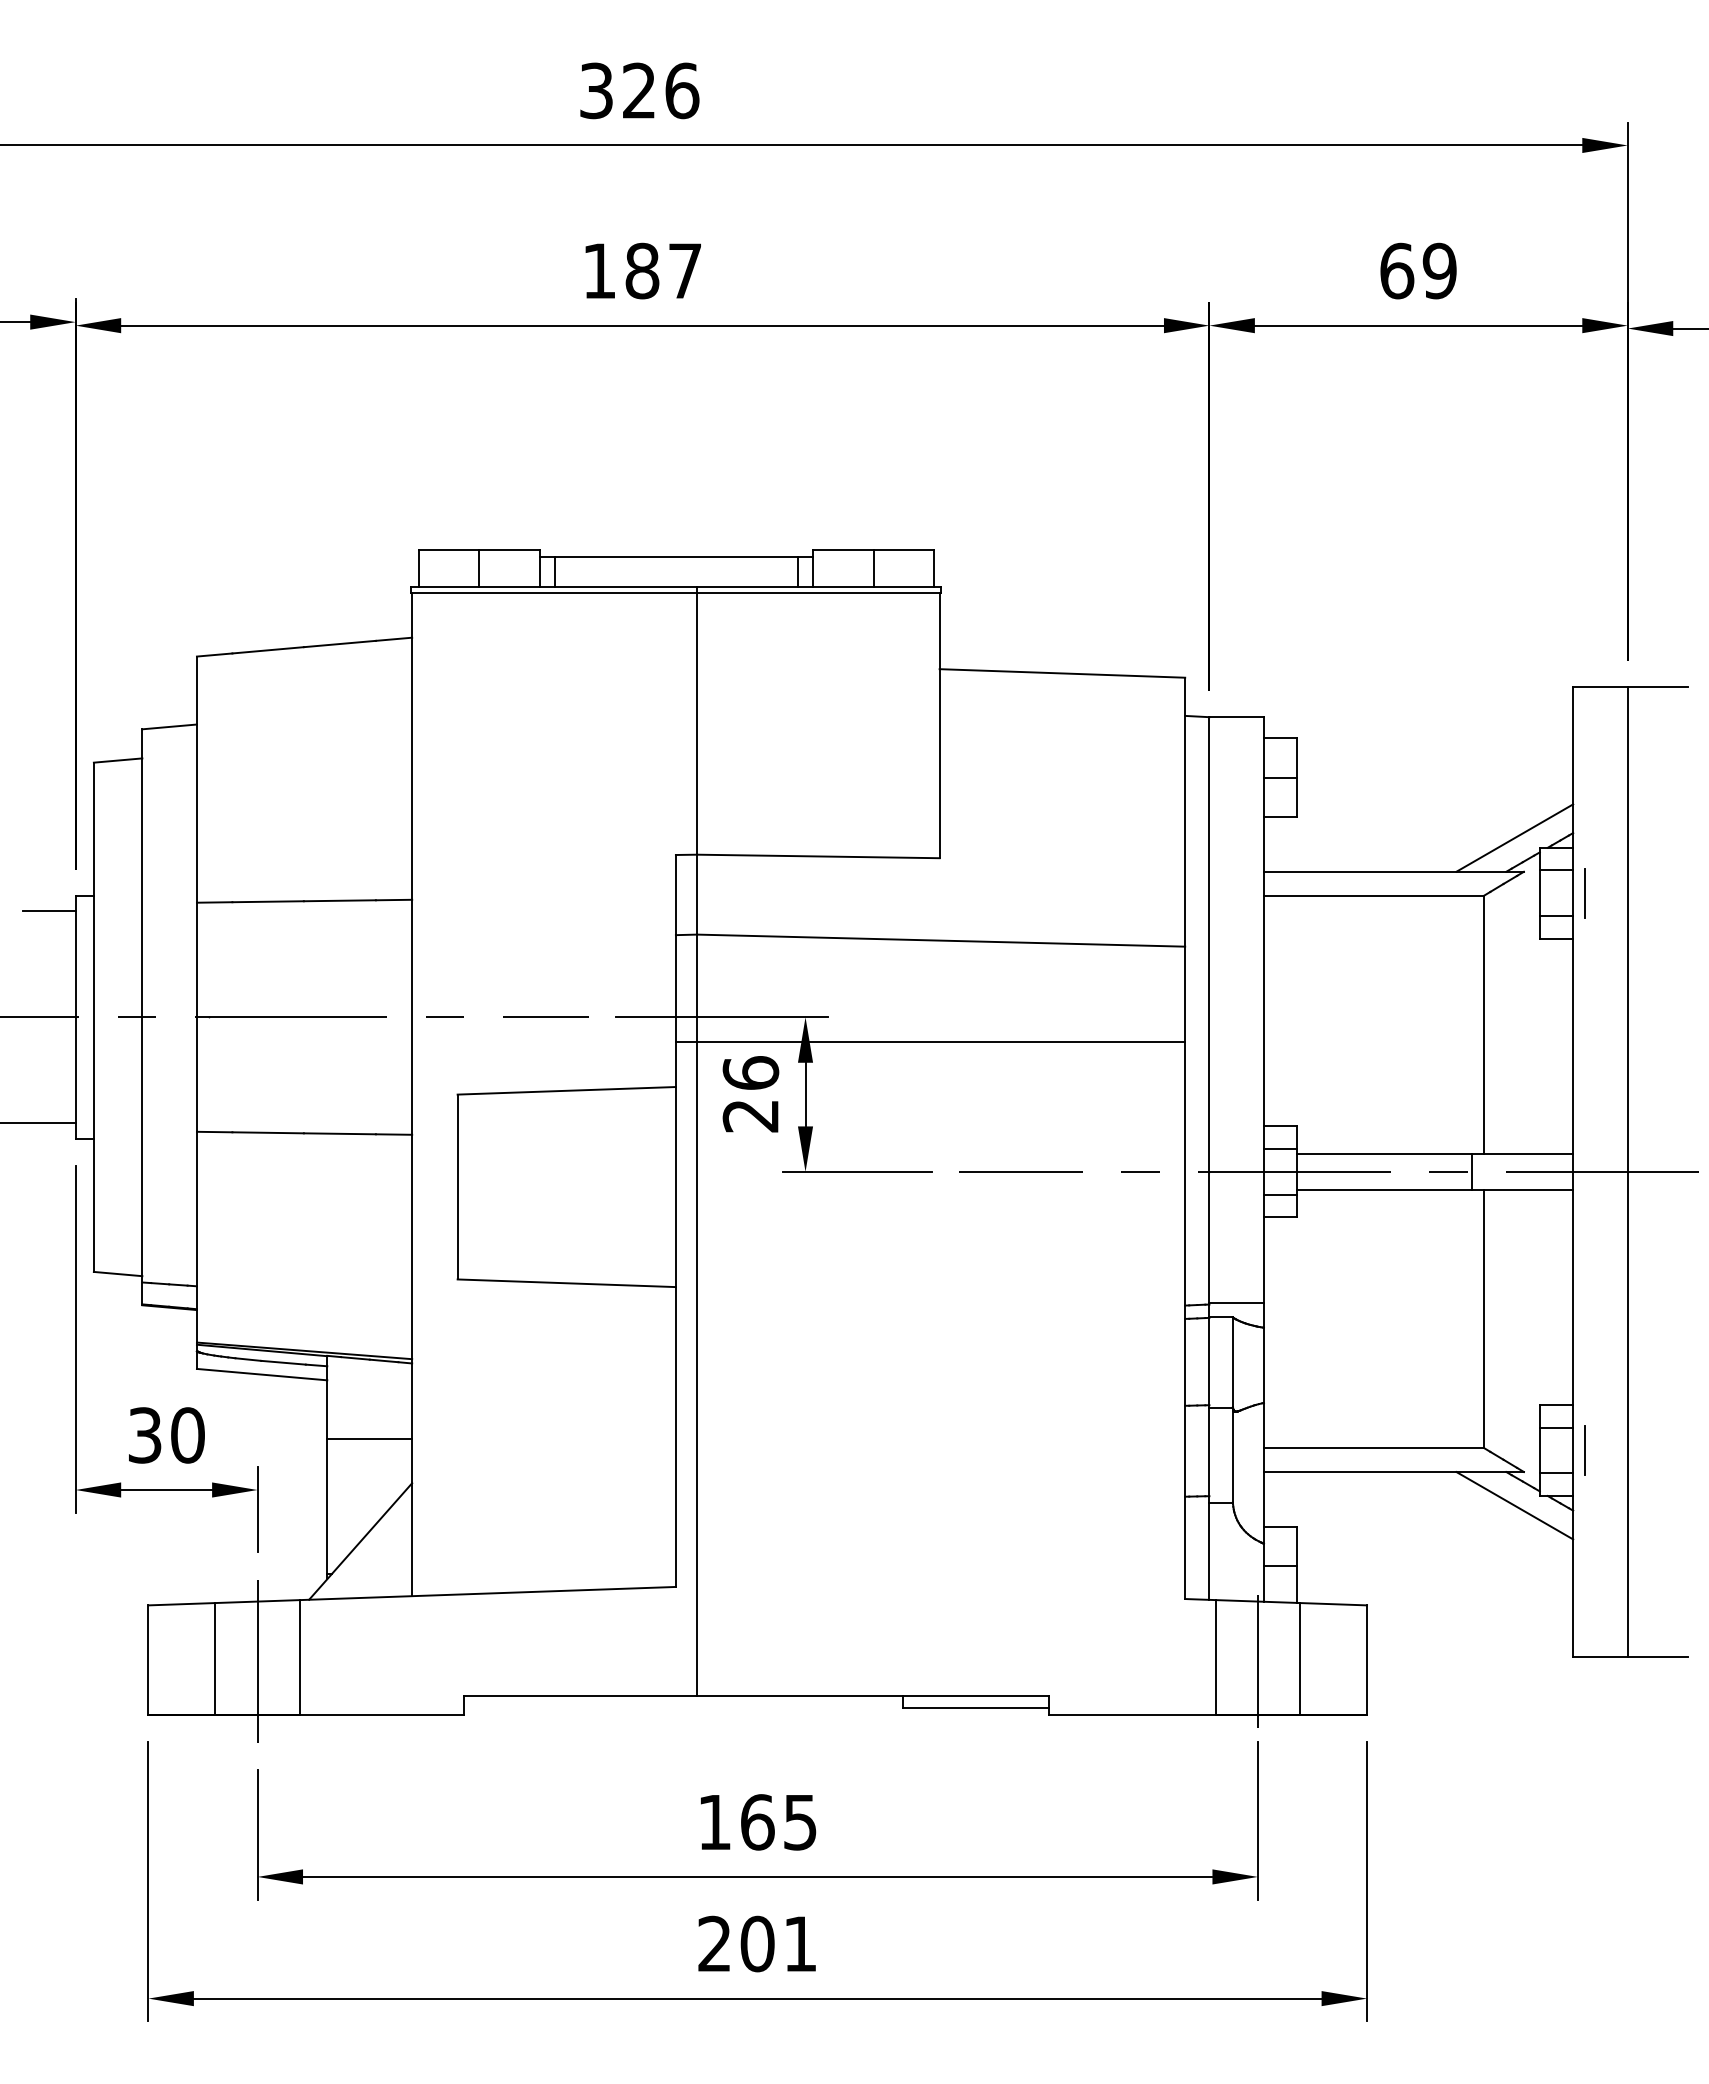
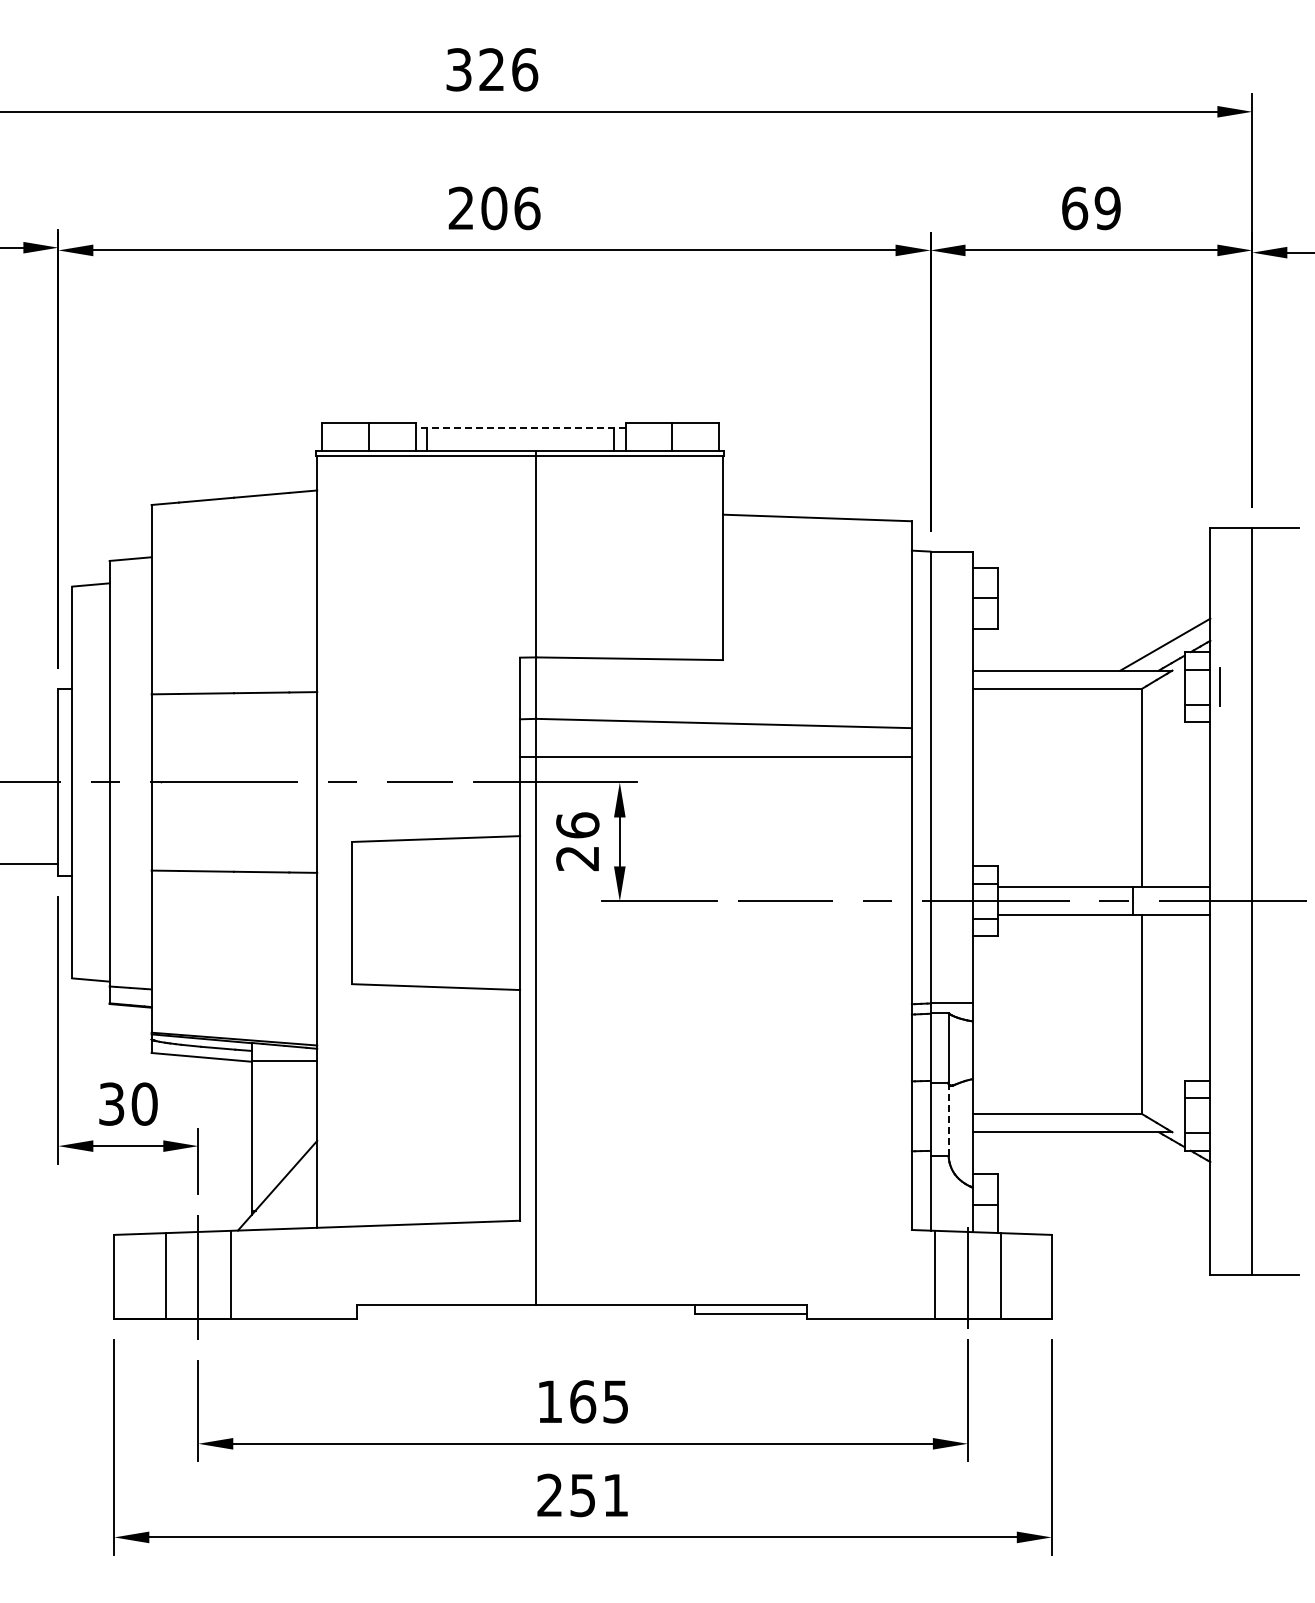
text: (642, 271) -> (494, 208), 187 -> 206
line: (676, 557) -> (520, 428), solid -> dashed
line: (48, 910) -> (37, 700), removed
line: (929, 1042) -> (715, 757), moved
line: (369, 1439) -> (284, 1061), moved
line: (1585, 1450) -> (1219, 1115), removed
line: (1232, 1455) -> (948, 1119), solid -> dashed
line: (1514, 1506) -> (1165, 1158), removed
text: (758, 1944) -> (583, 1495), 201 -> 251

